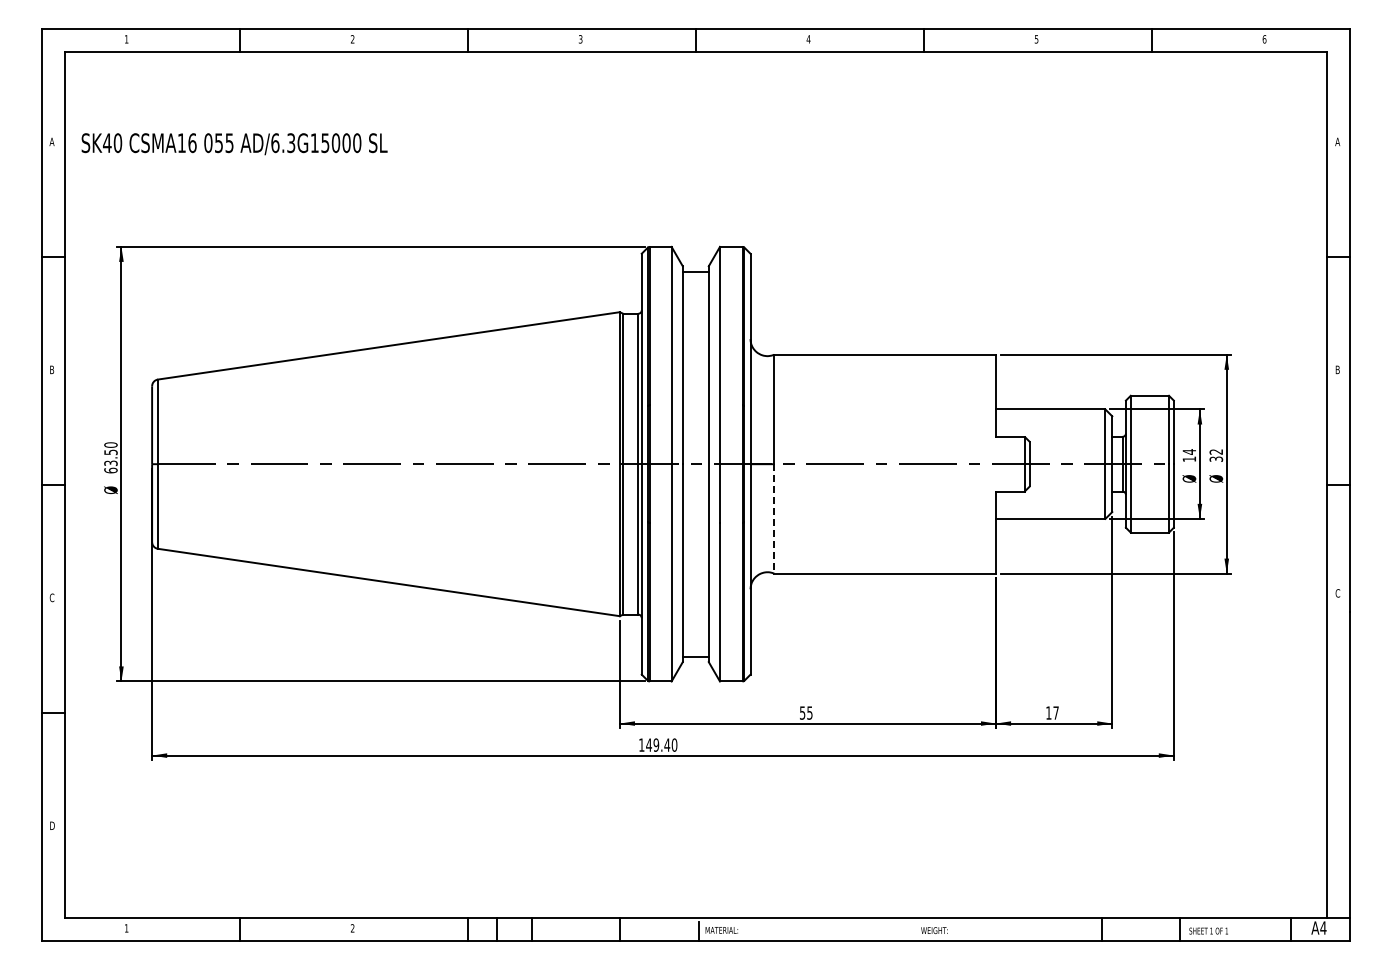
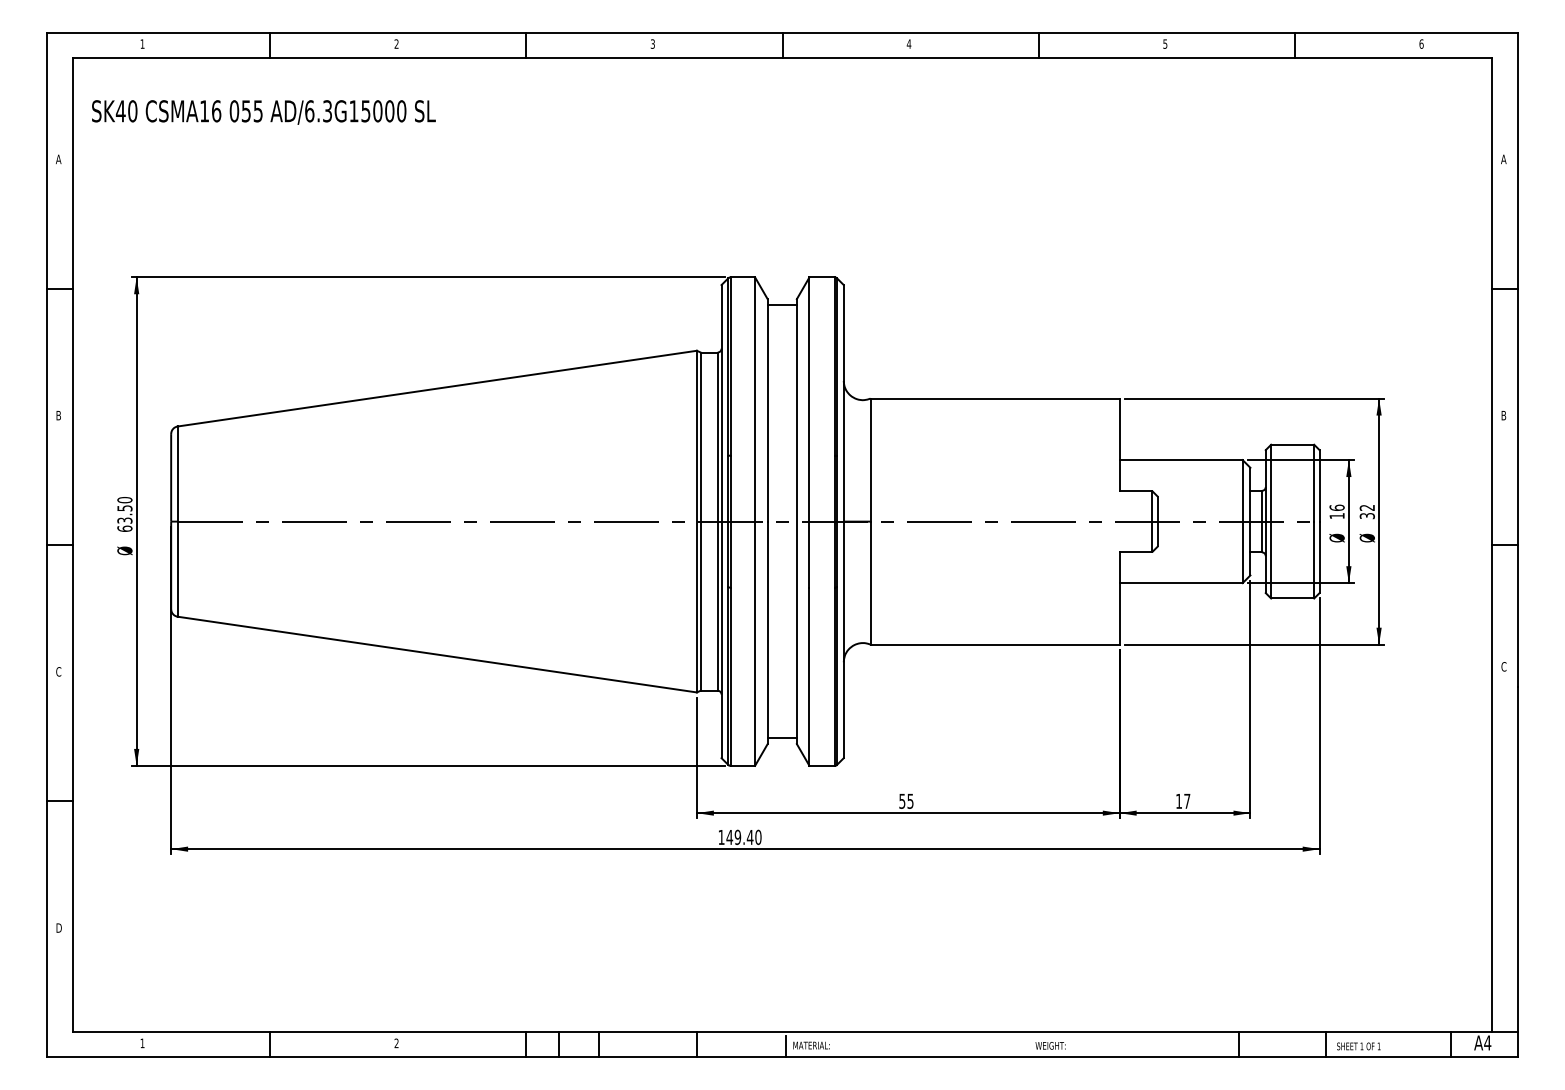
text: (234, 144) -> (263, 112), moved
text: (1189, 451) -> (1337, 507), 14 -> 16
line: (774, 518) -> (870, 582), dashed -> solid

